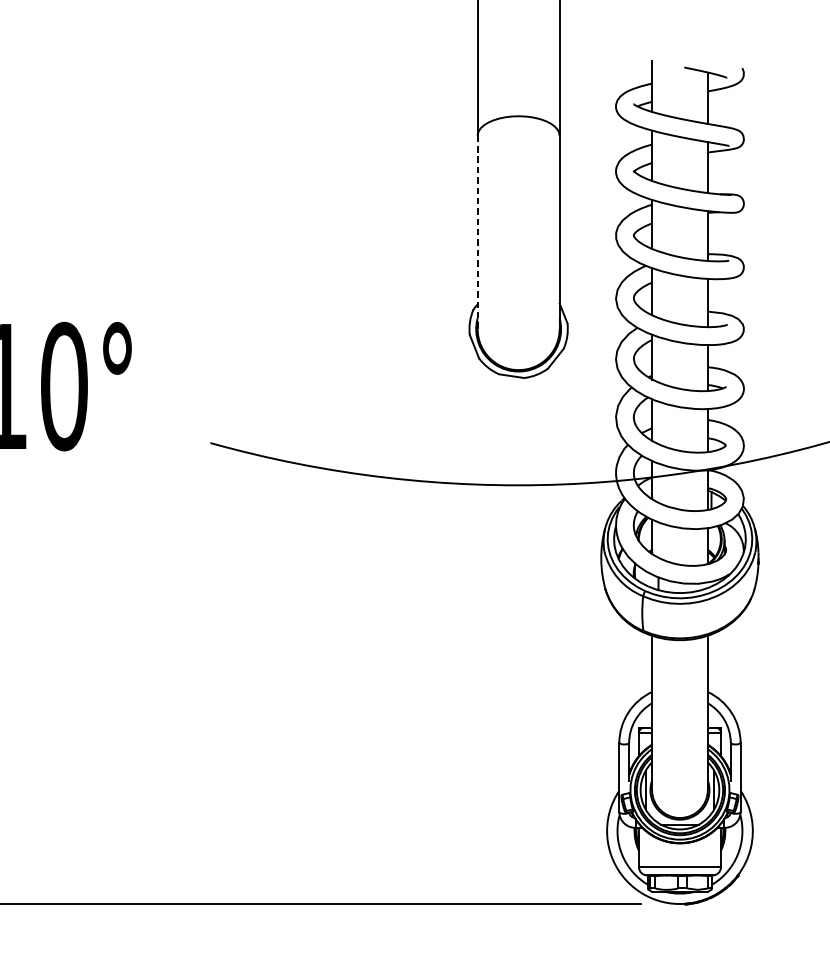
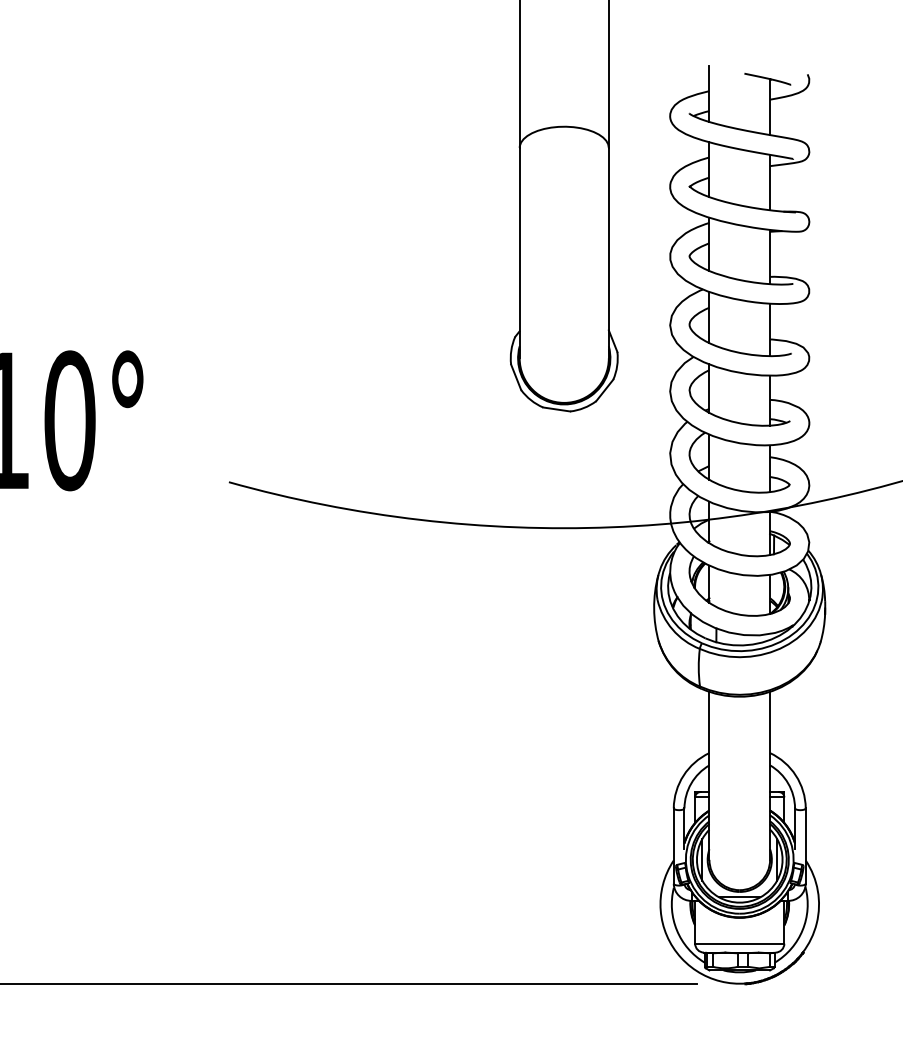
line: (477, 232) -> (519, 253), dashed -> solid

